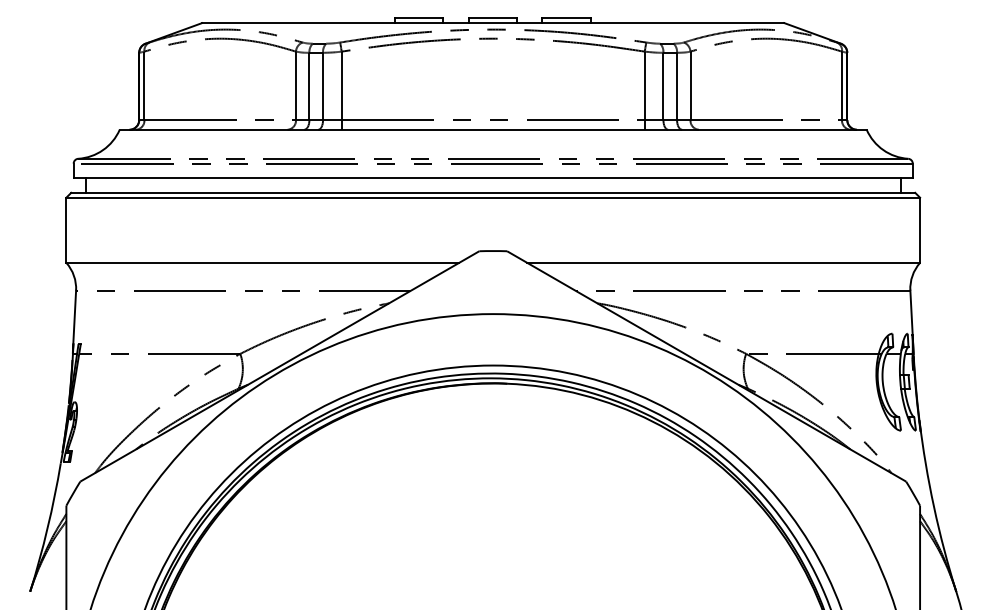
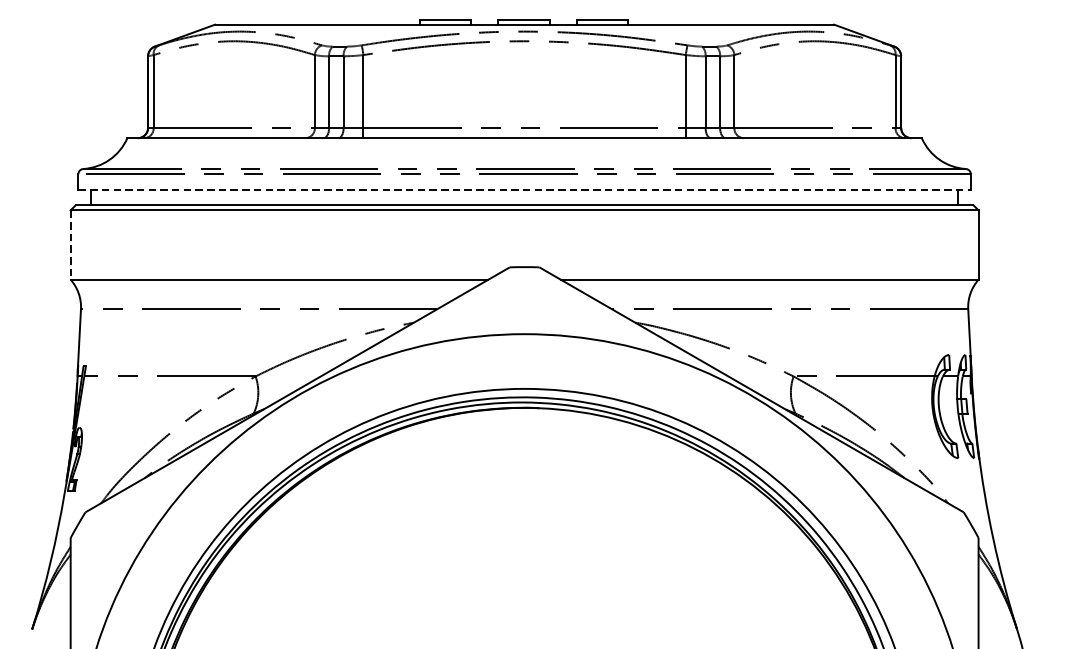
line: (493, 178) -> (524, 189), solid -> dashed
line: (66, 230) -> (70, 245), solid -> dashed

